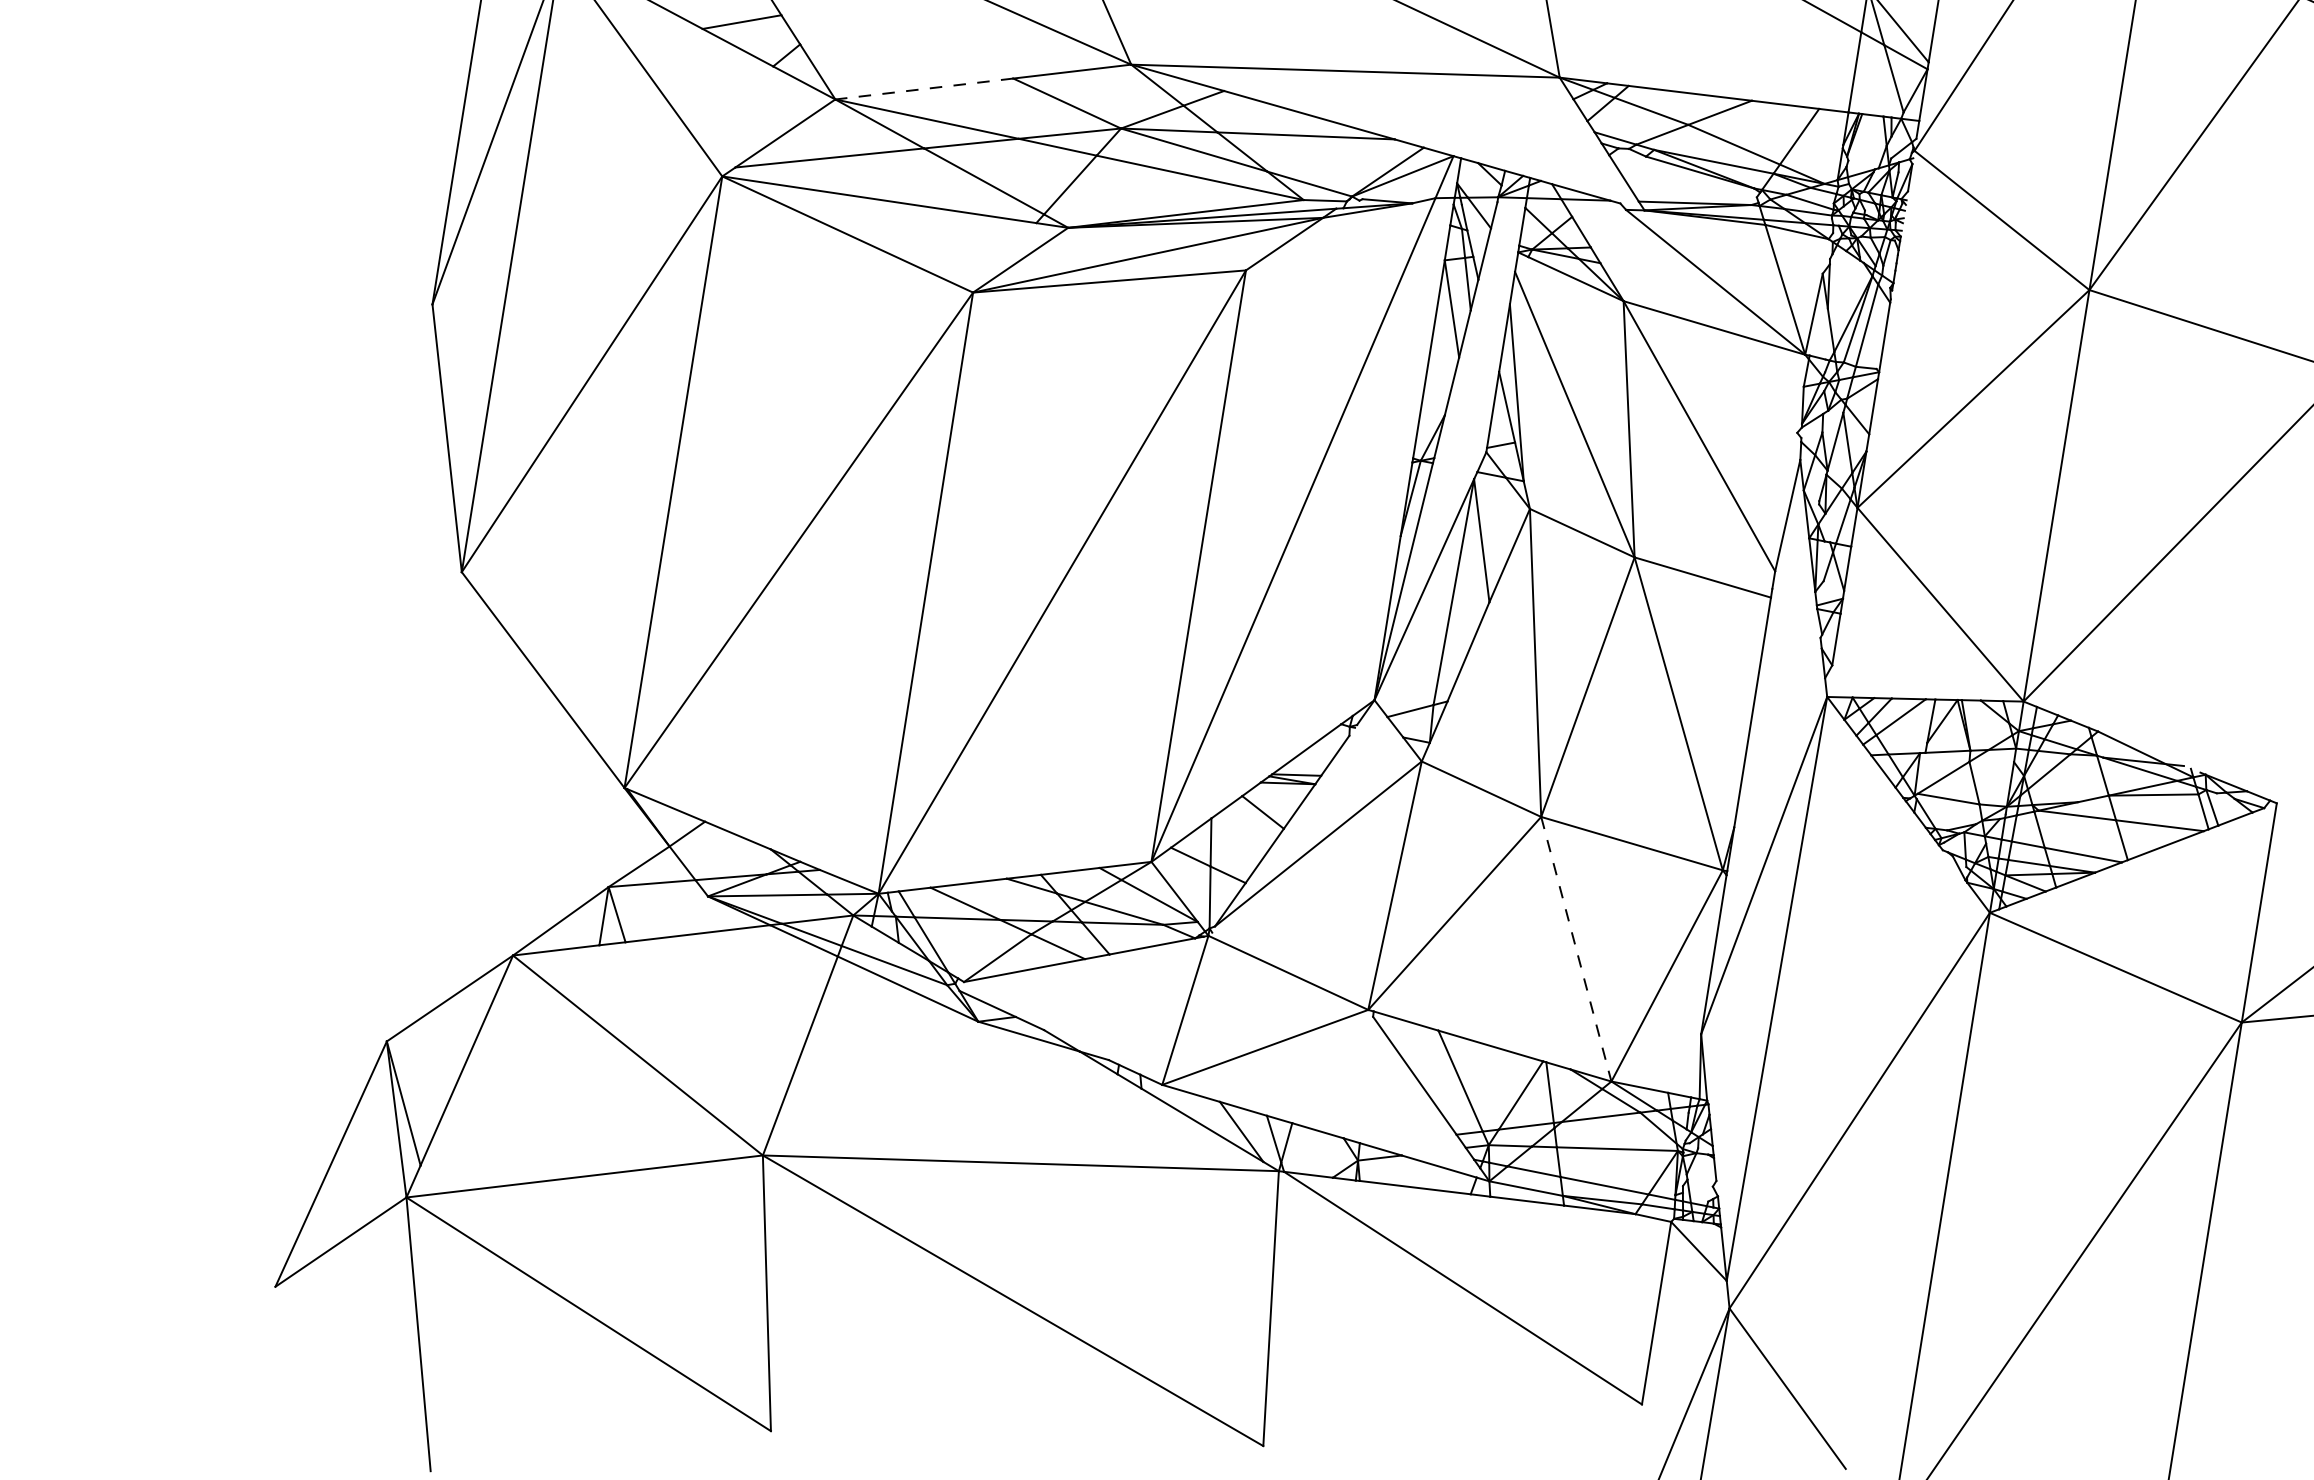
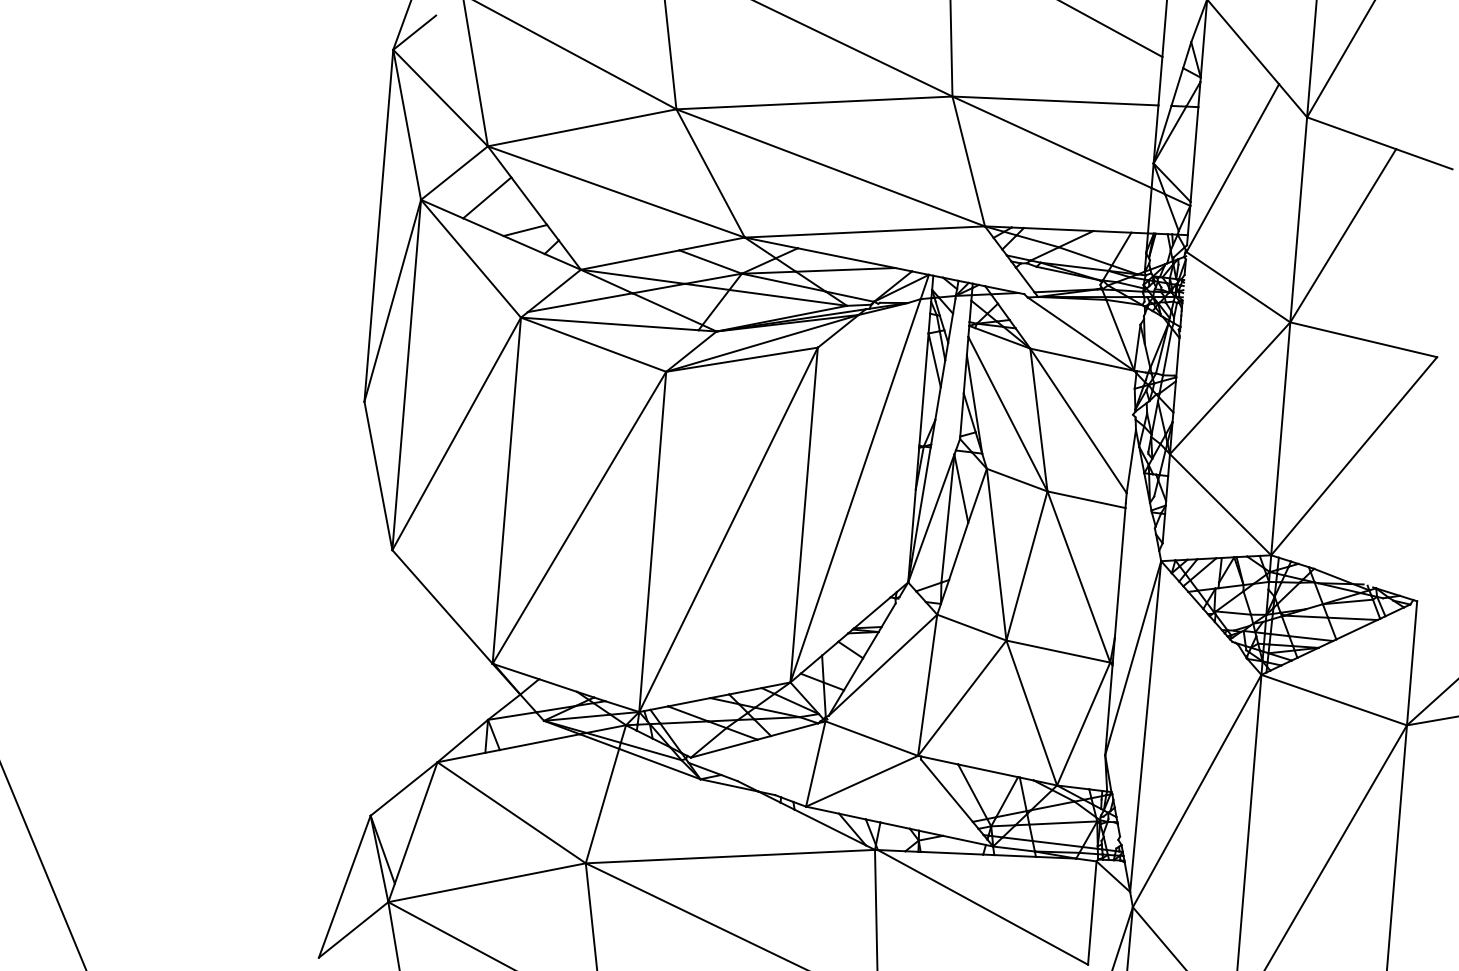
line: (923, 89) -> (629, 260), dashed -> solid
line: (1575, 950) -> (1031, 713), dashed -> solid

